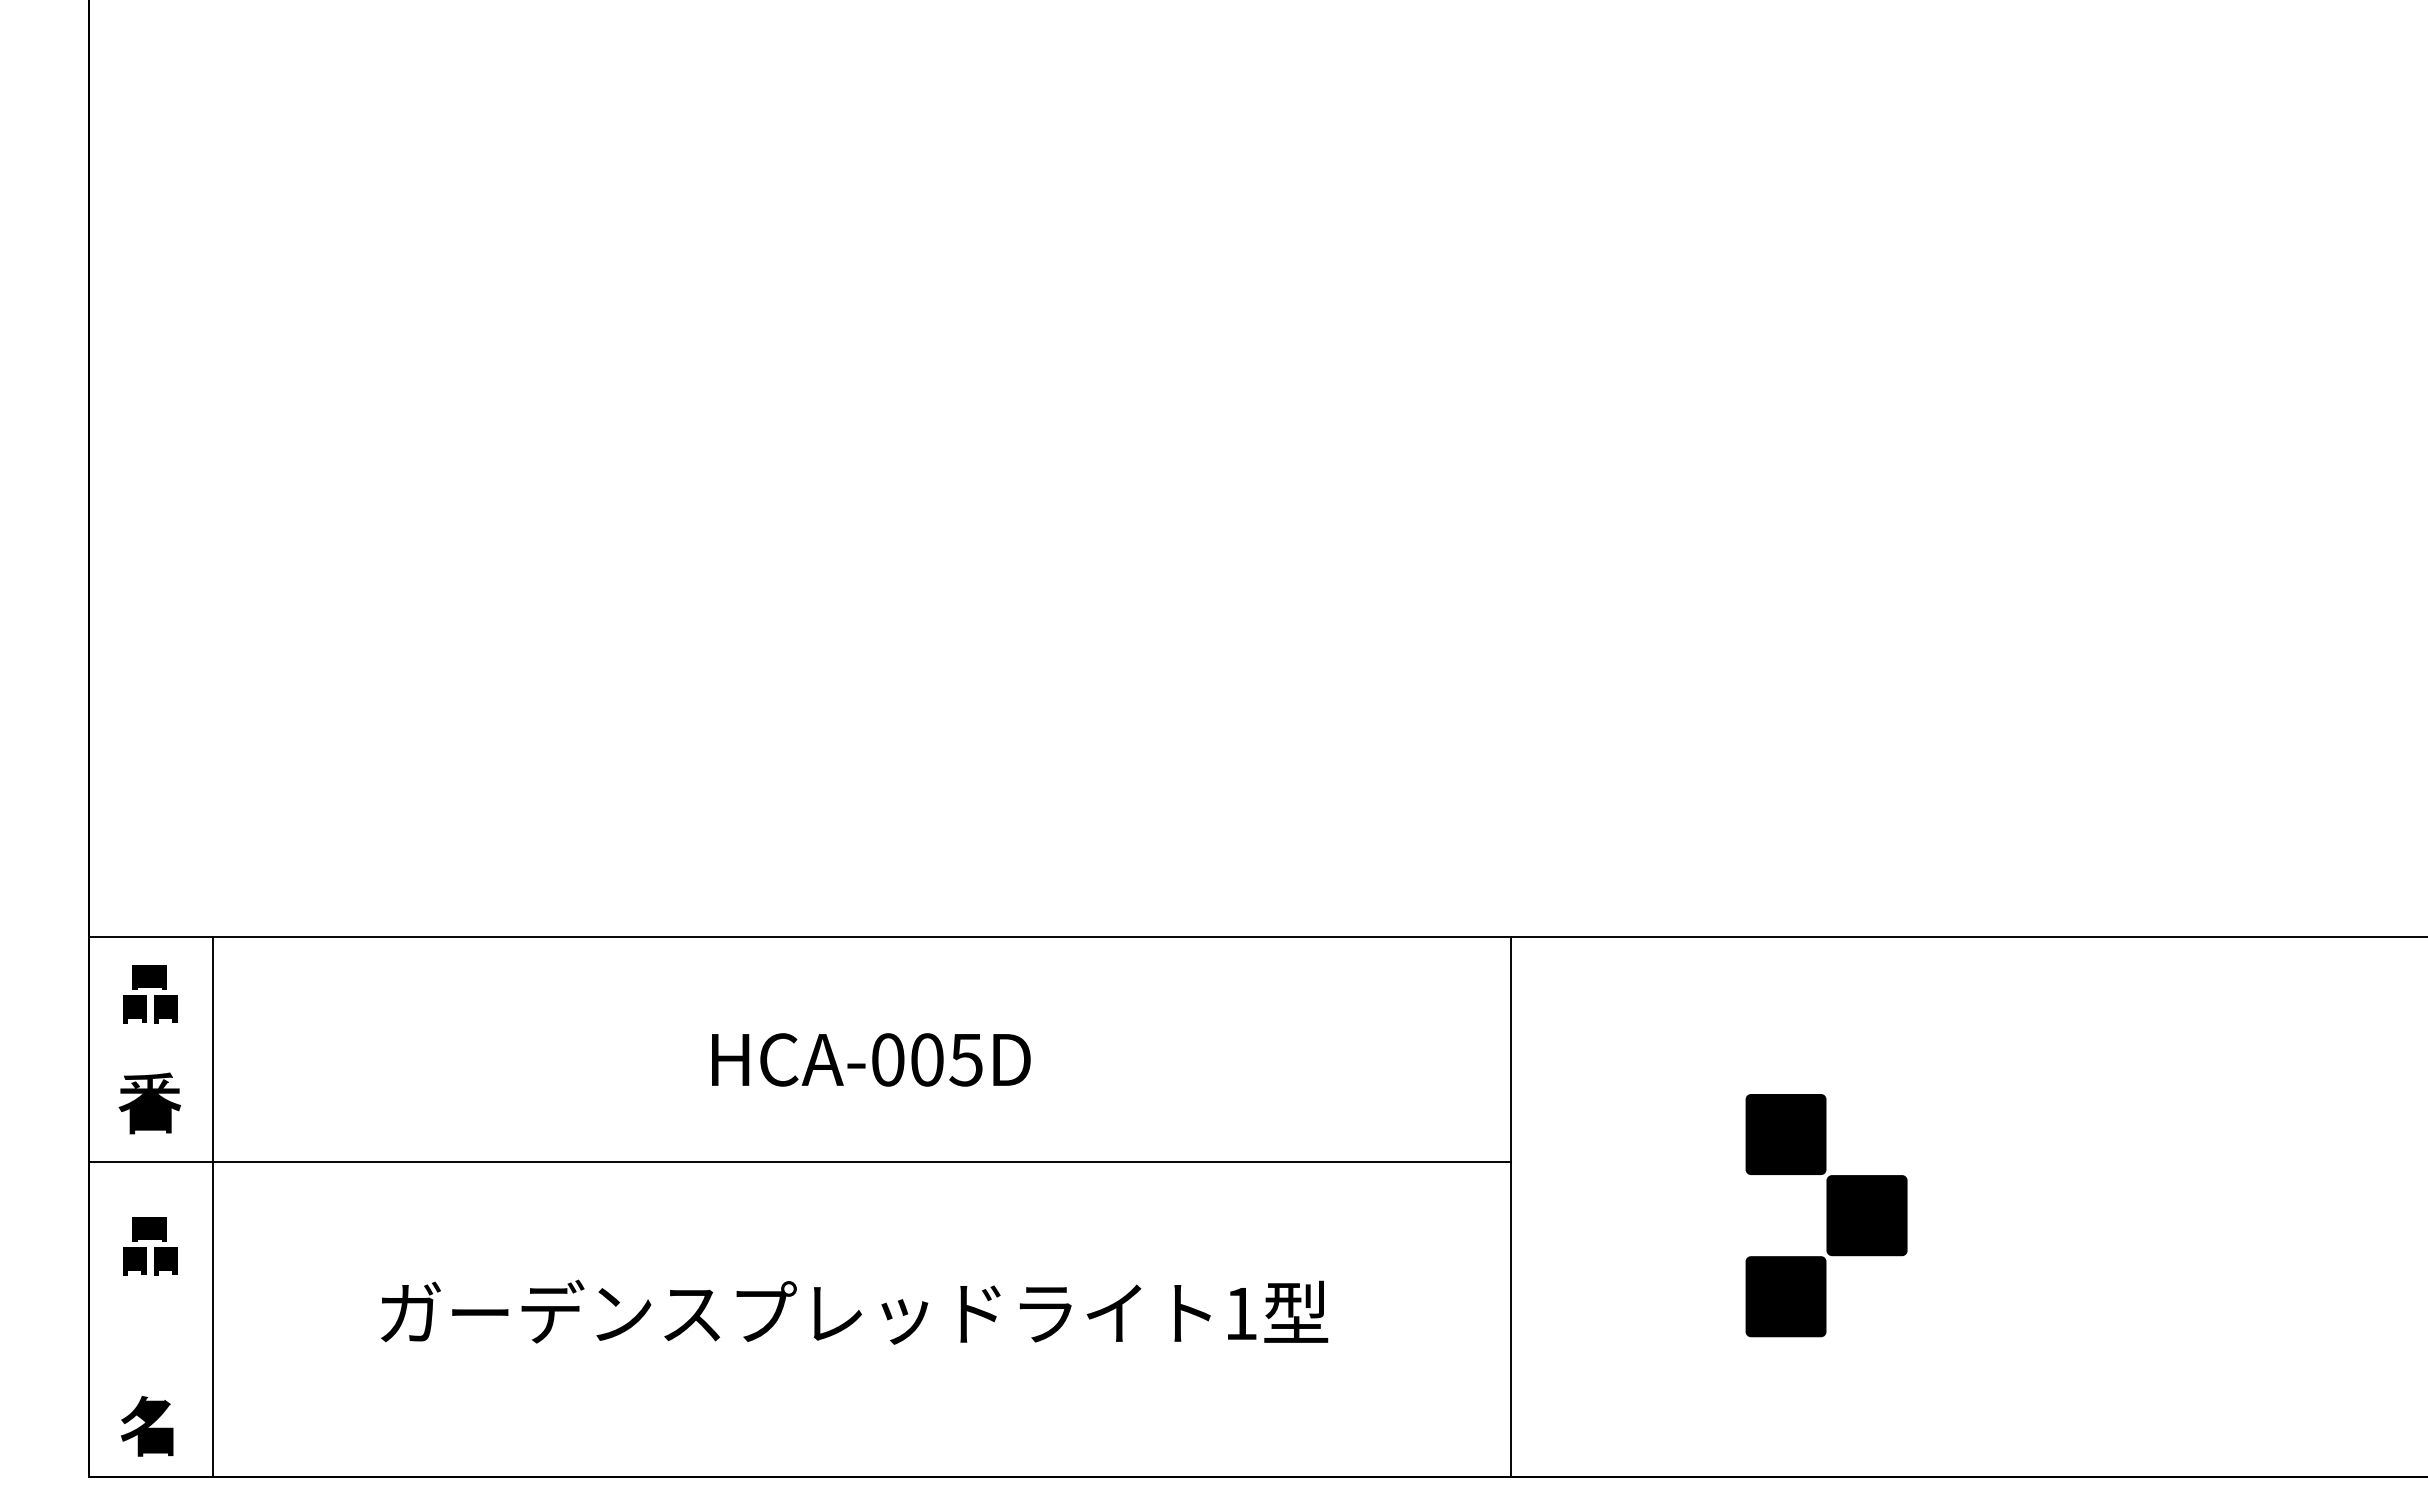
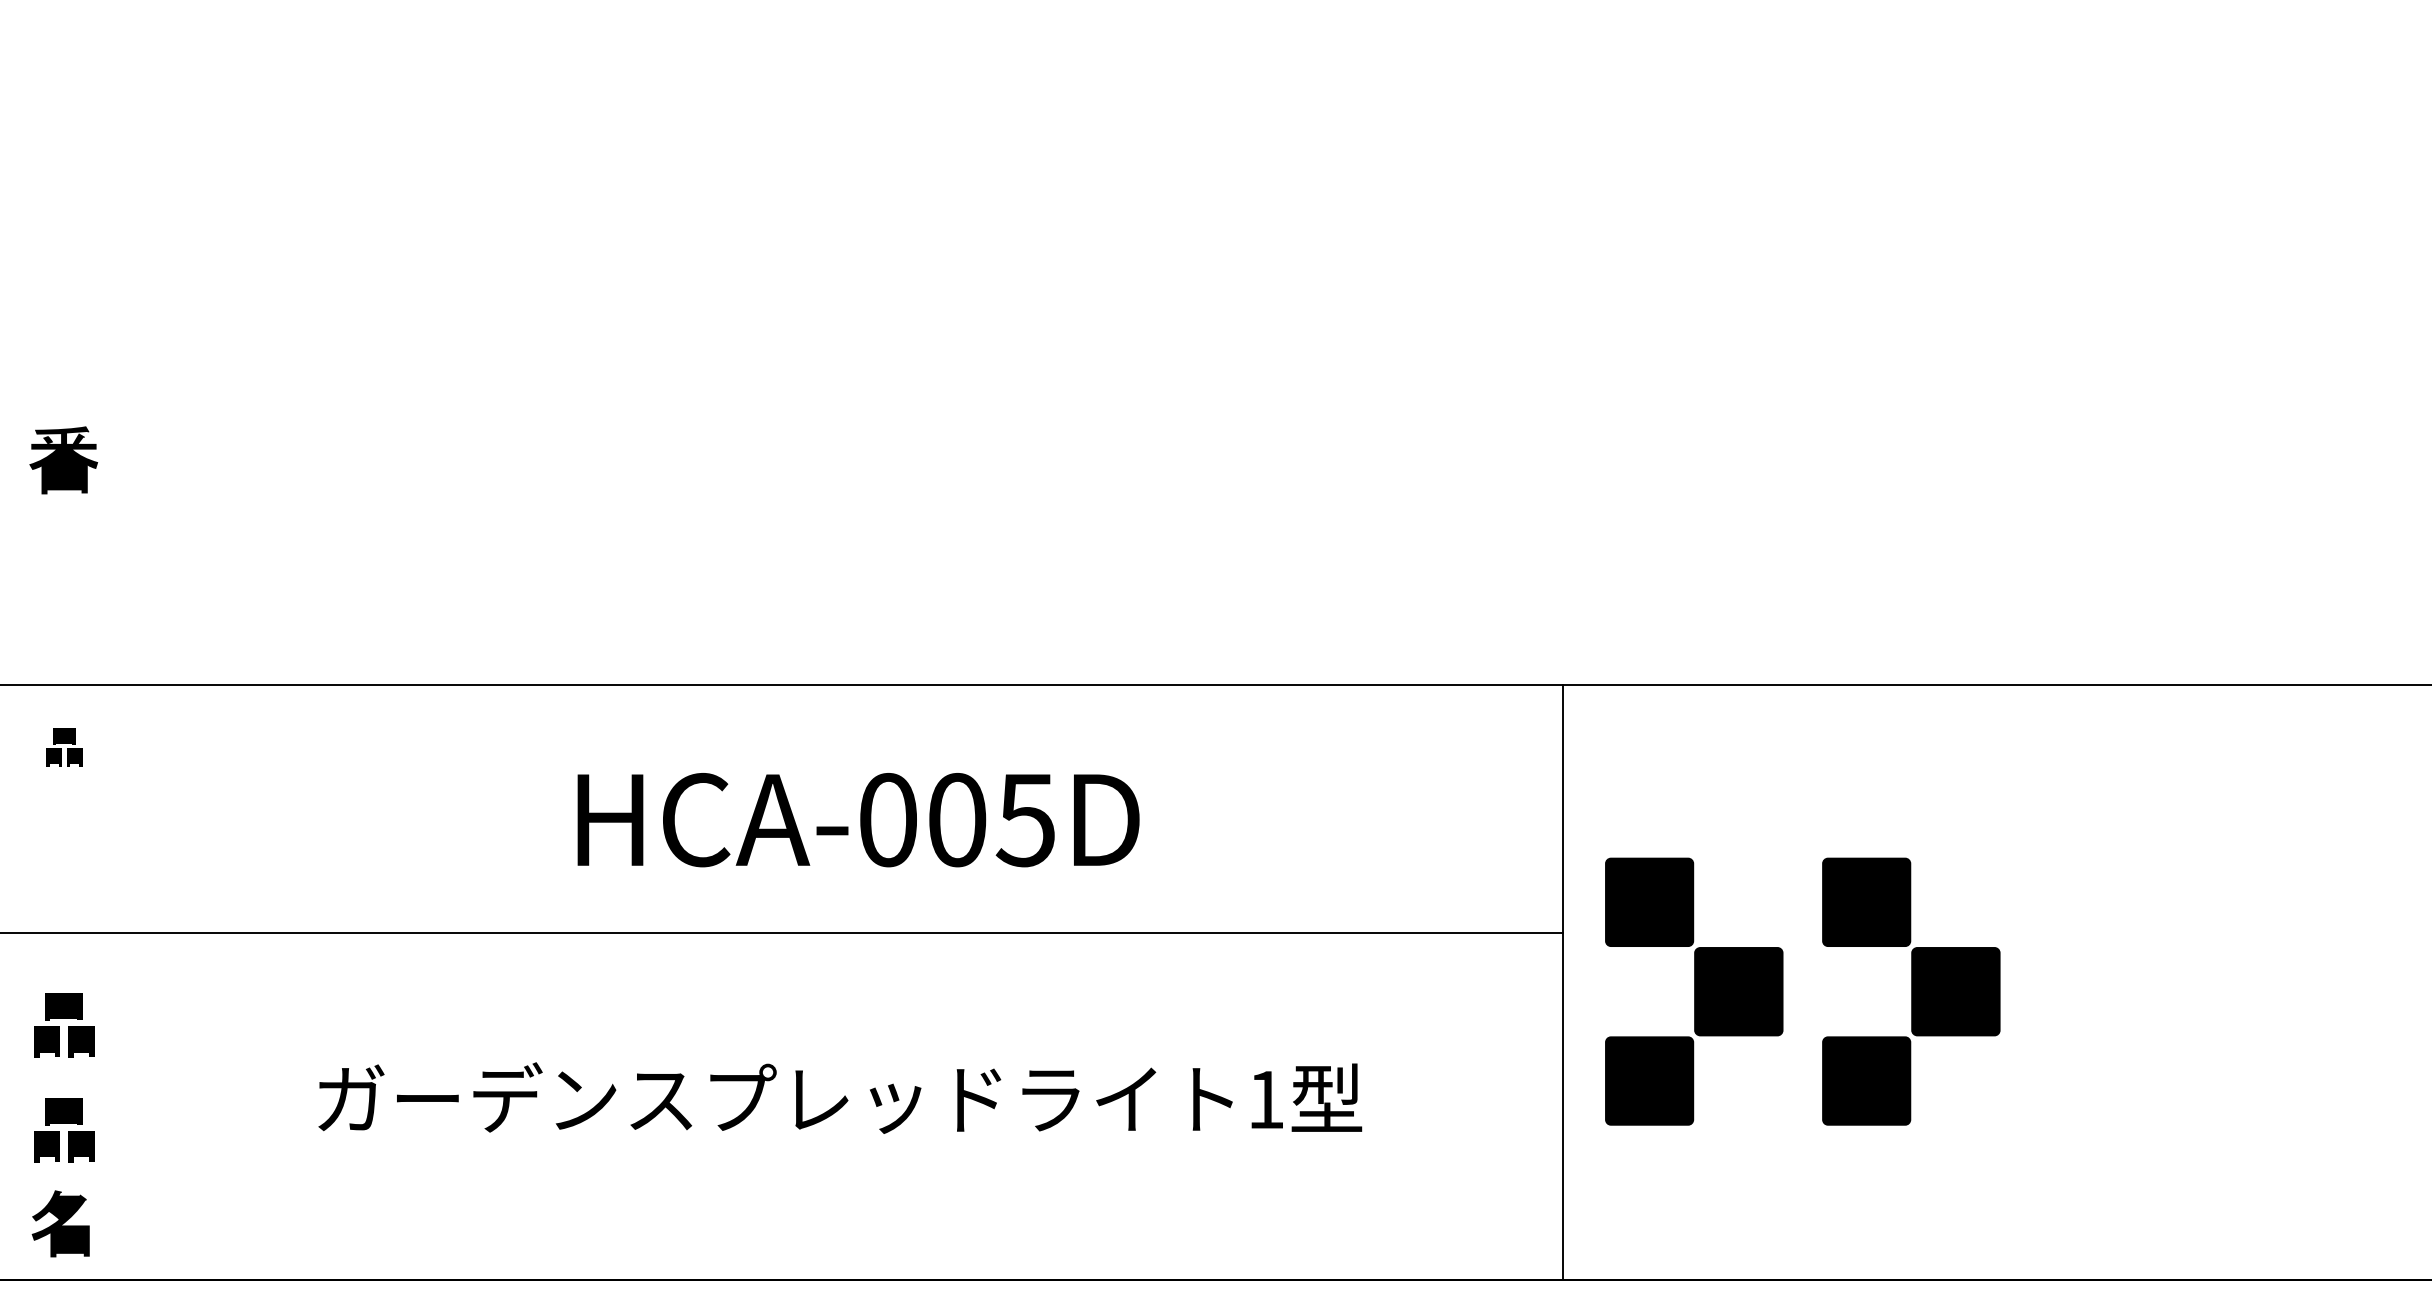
part: (150, 994) -> (64, 748), size x0.6
part: (871, 1059) -> (858, 819), size x1.6
part: (149, 1103) -> (63, 460), moved
line: (212, 1207) -> (132, 982), removed
part: (1629, 1215) -> (1694, 991), added
part: (150, 1341) -> (64, 1130), added

